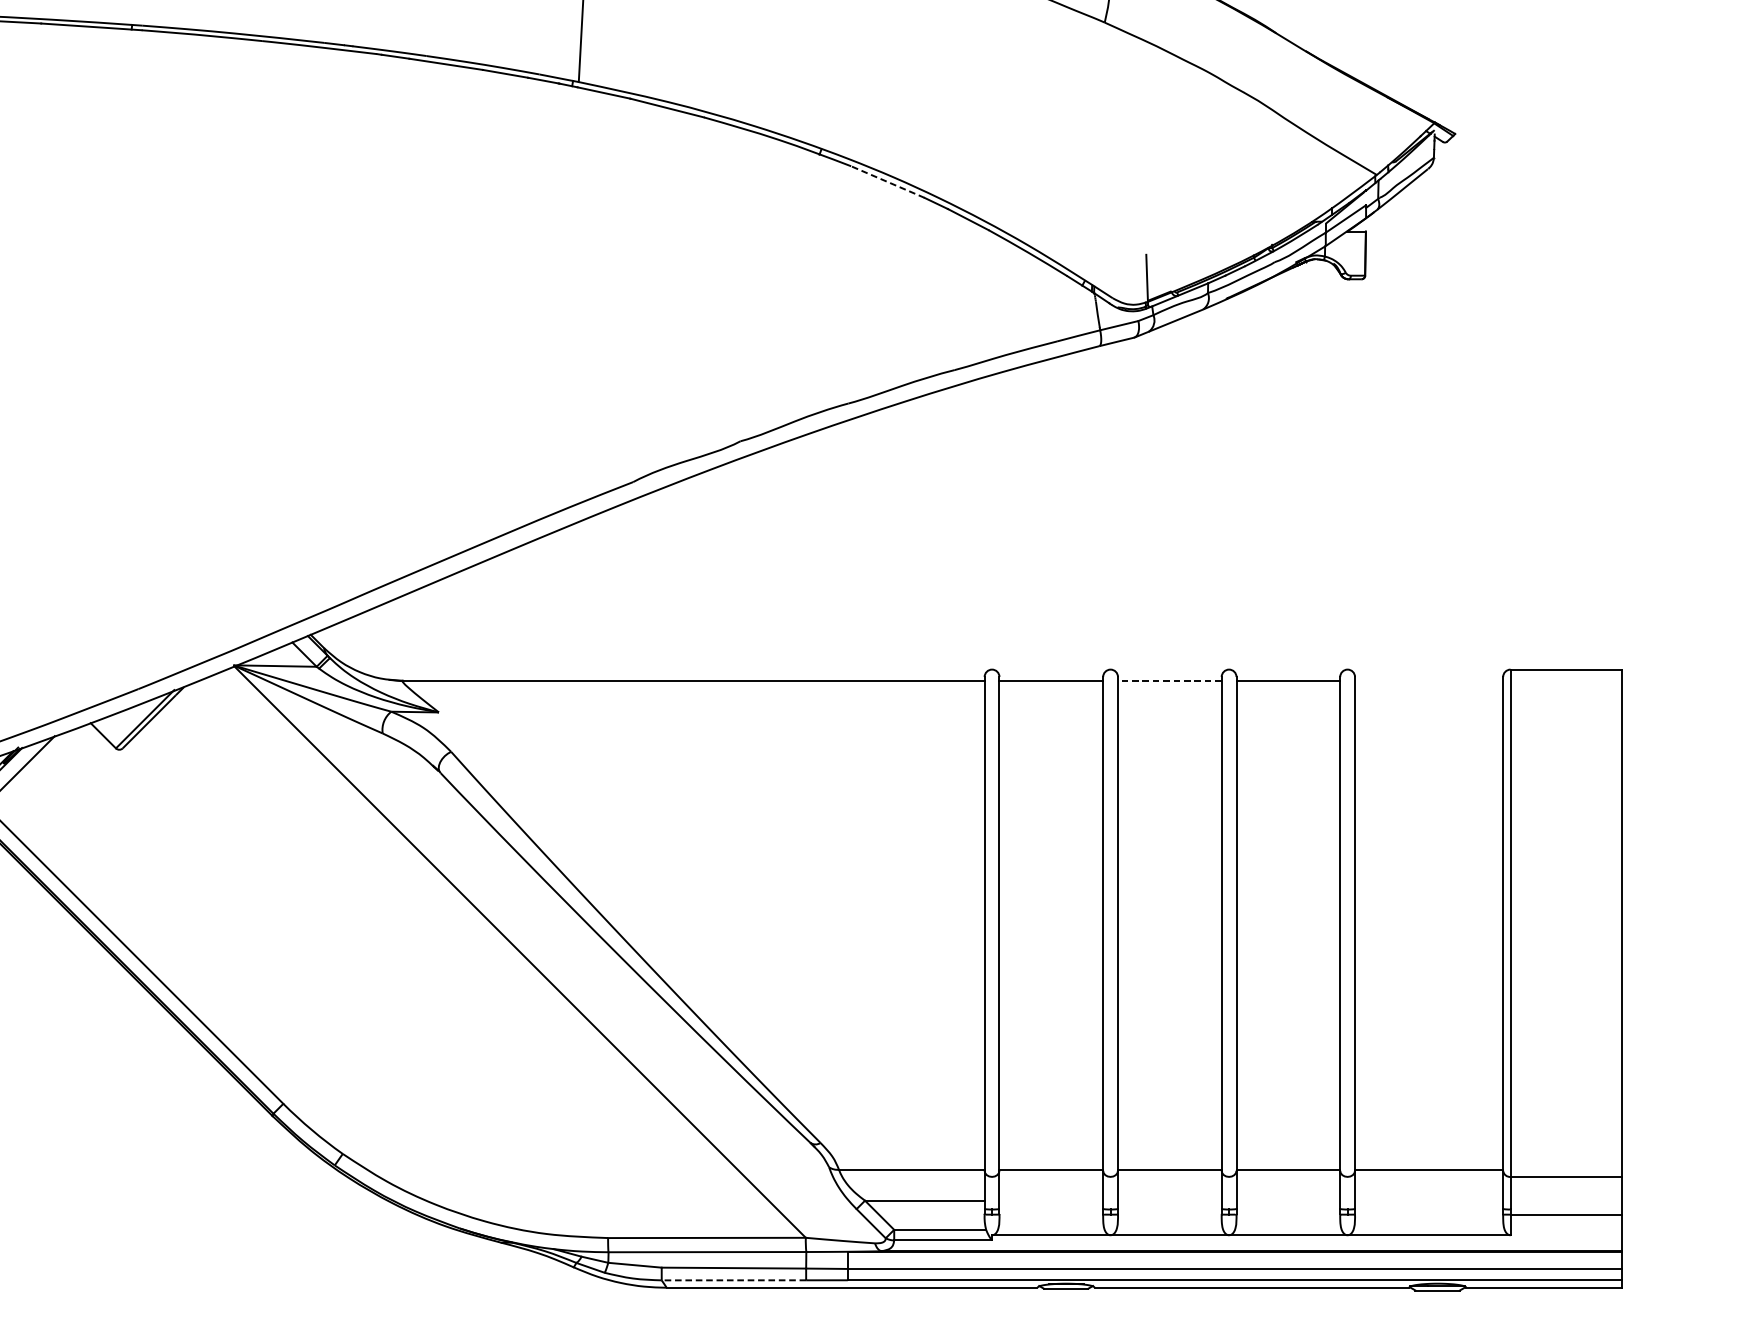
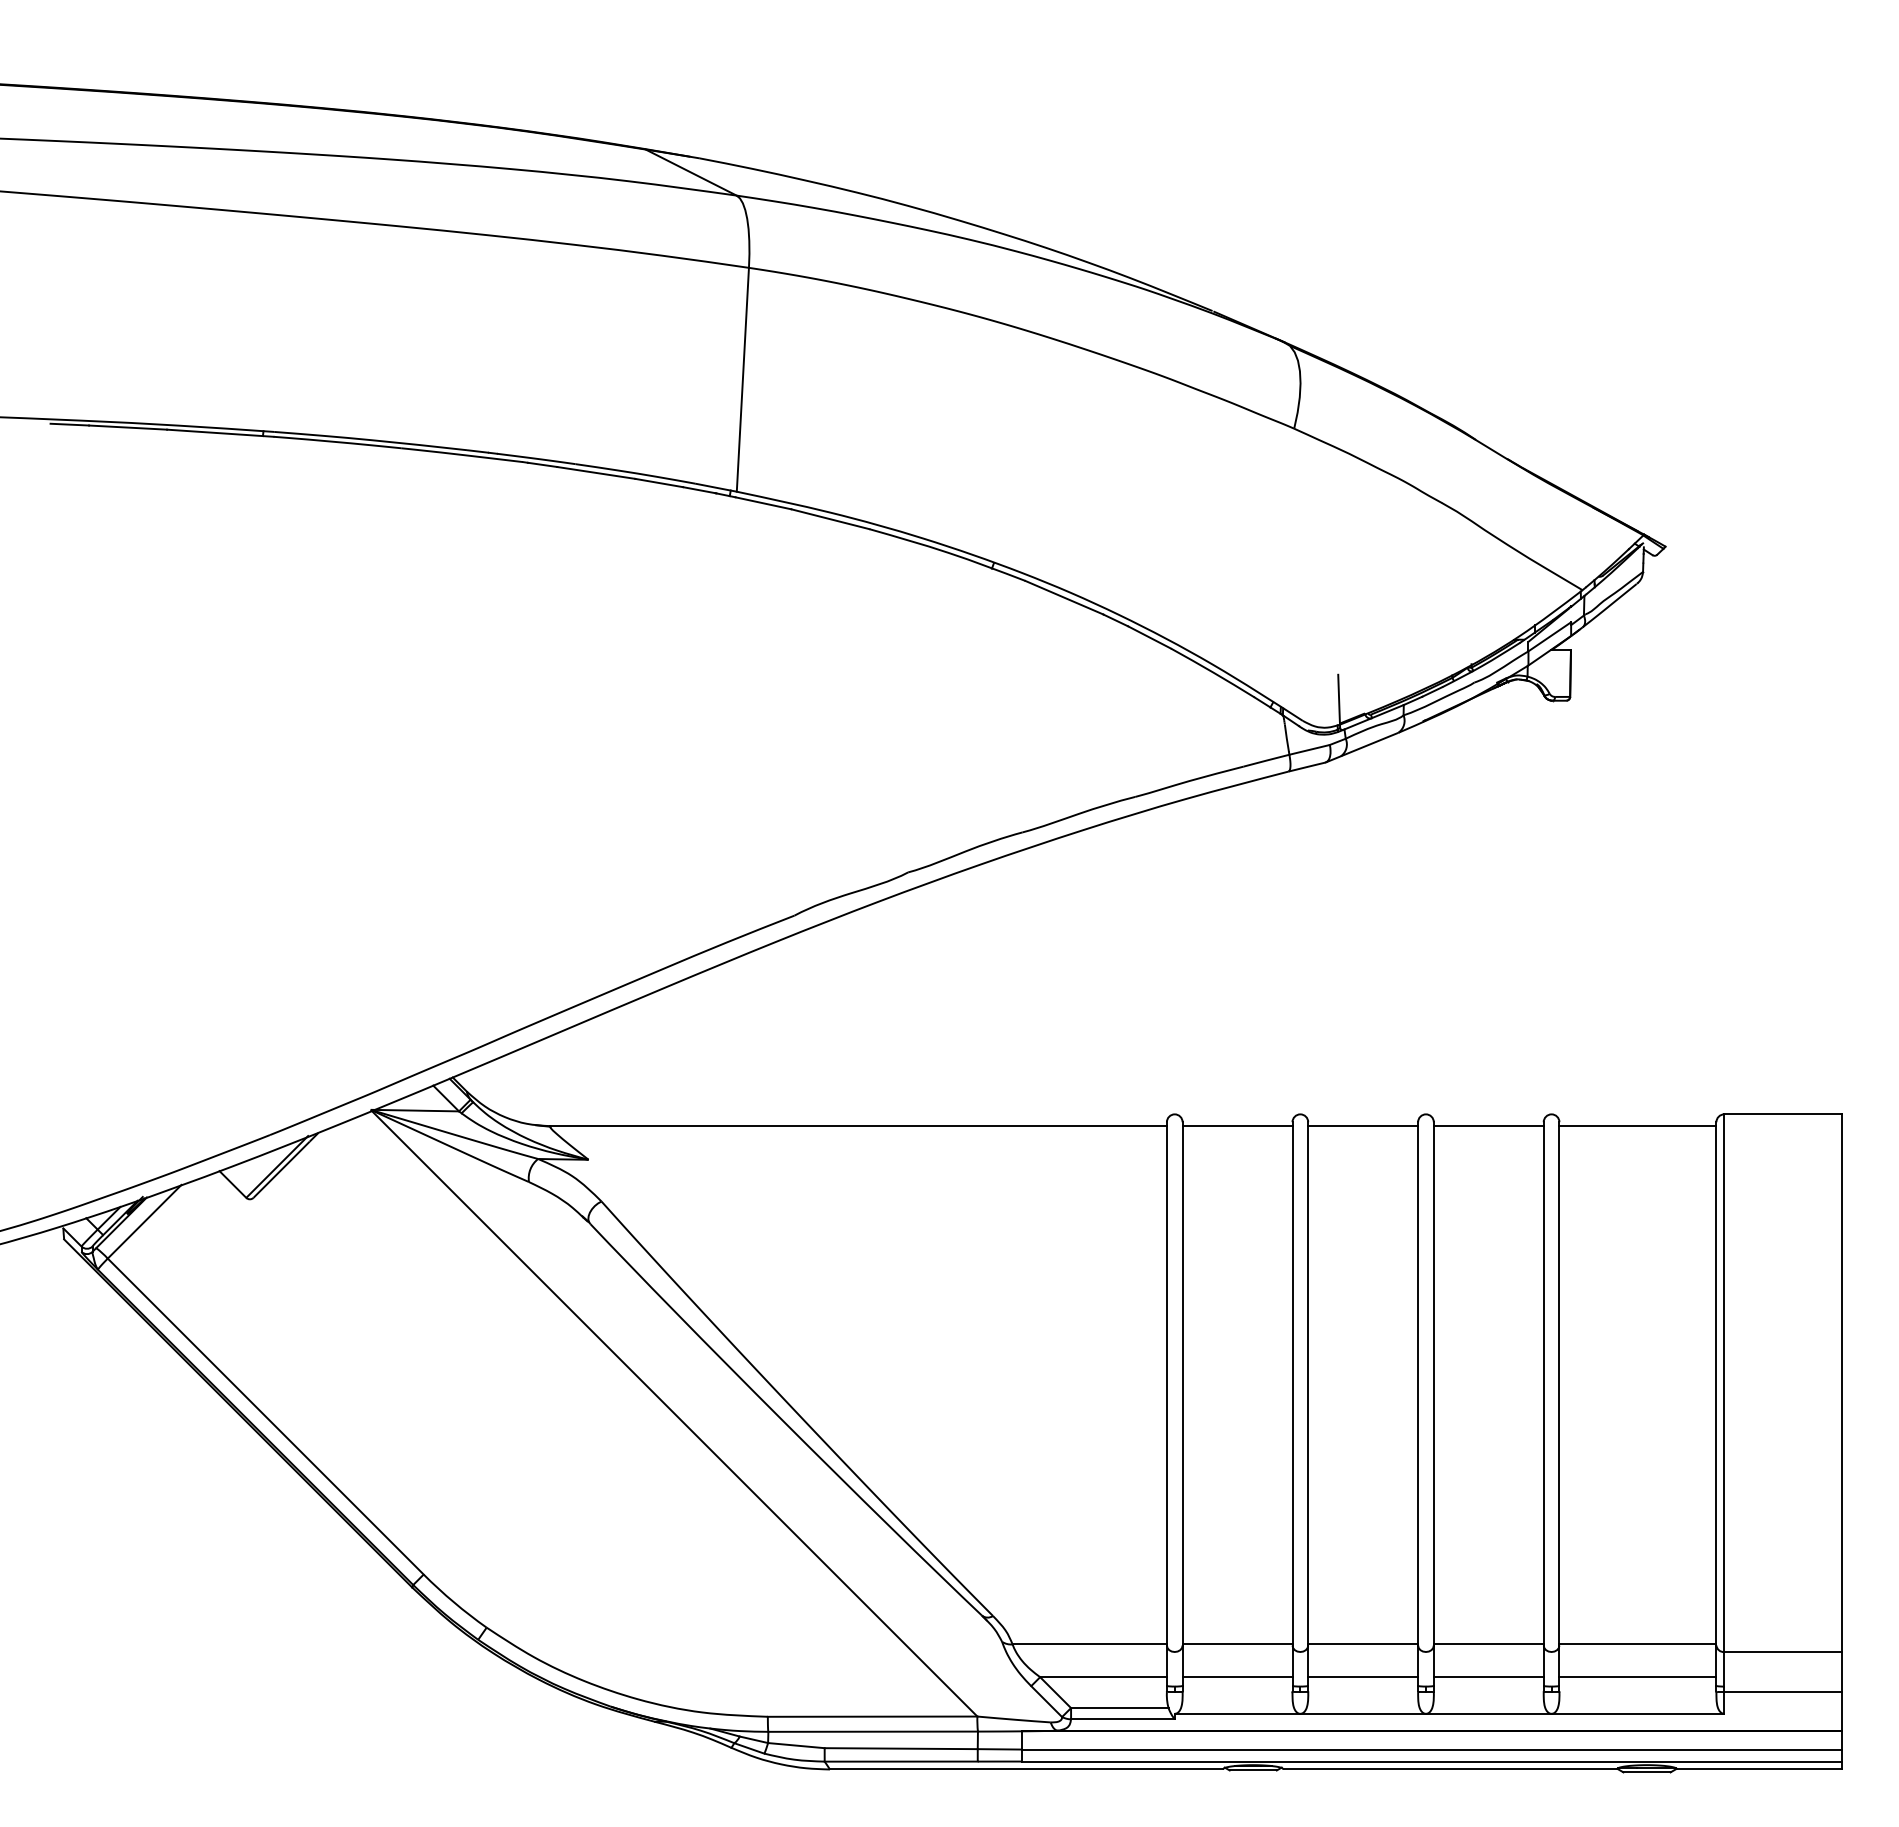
line: (888, 181) -> (1064, 597), dashed -> solid
line: (1170, 681) -> (1363, 1126), dashed -> solid
line: (1428, 681) -> (1637, 1126), added
line: (1051, 1200) -> (1237, 1677), added
line: (1170, 1200) -> (1363, 1677), added
line: (1288, 1200) -> (1488, 1677), added
line: (1428, 1200) -> (1637, 1677), added
line: (734, 1280) -> (901, 1761), dashed -> solid

